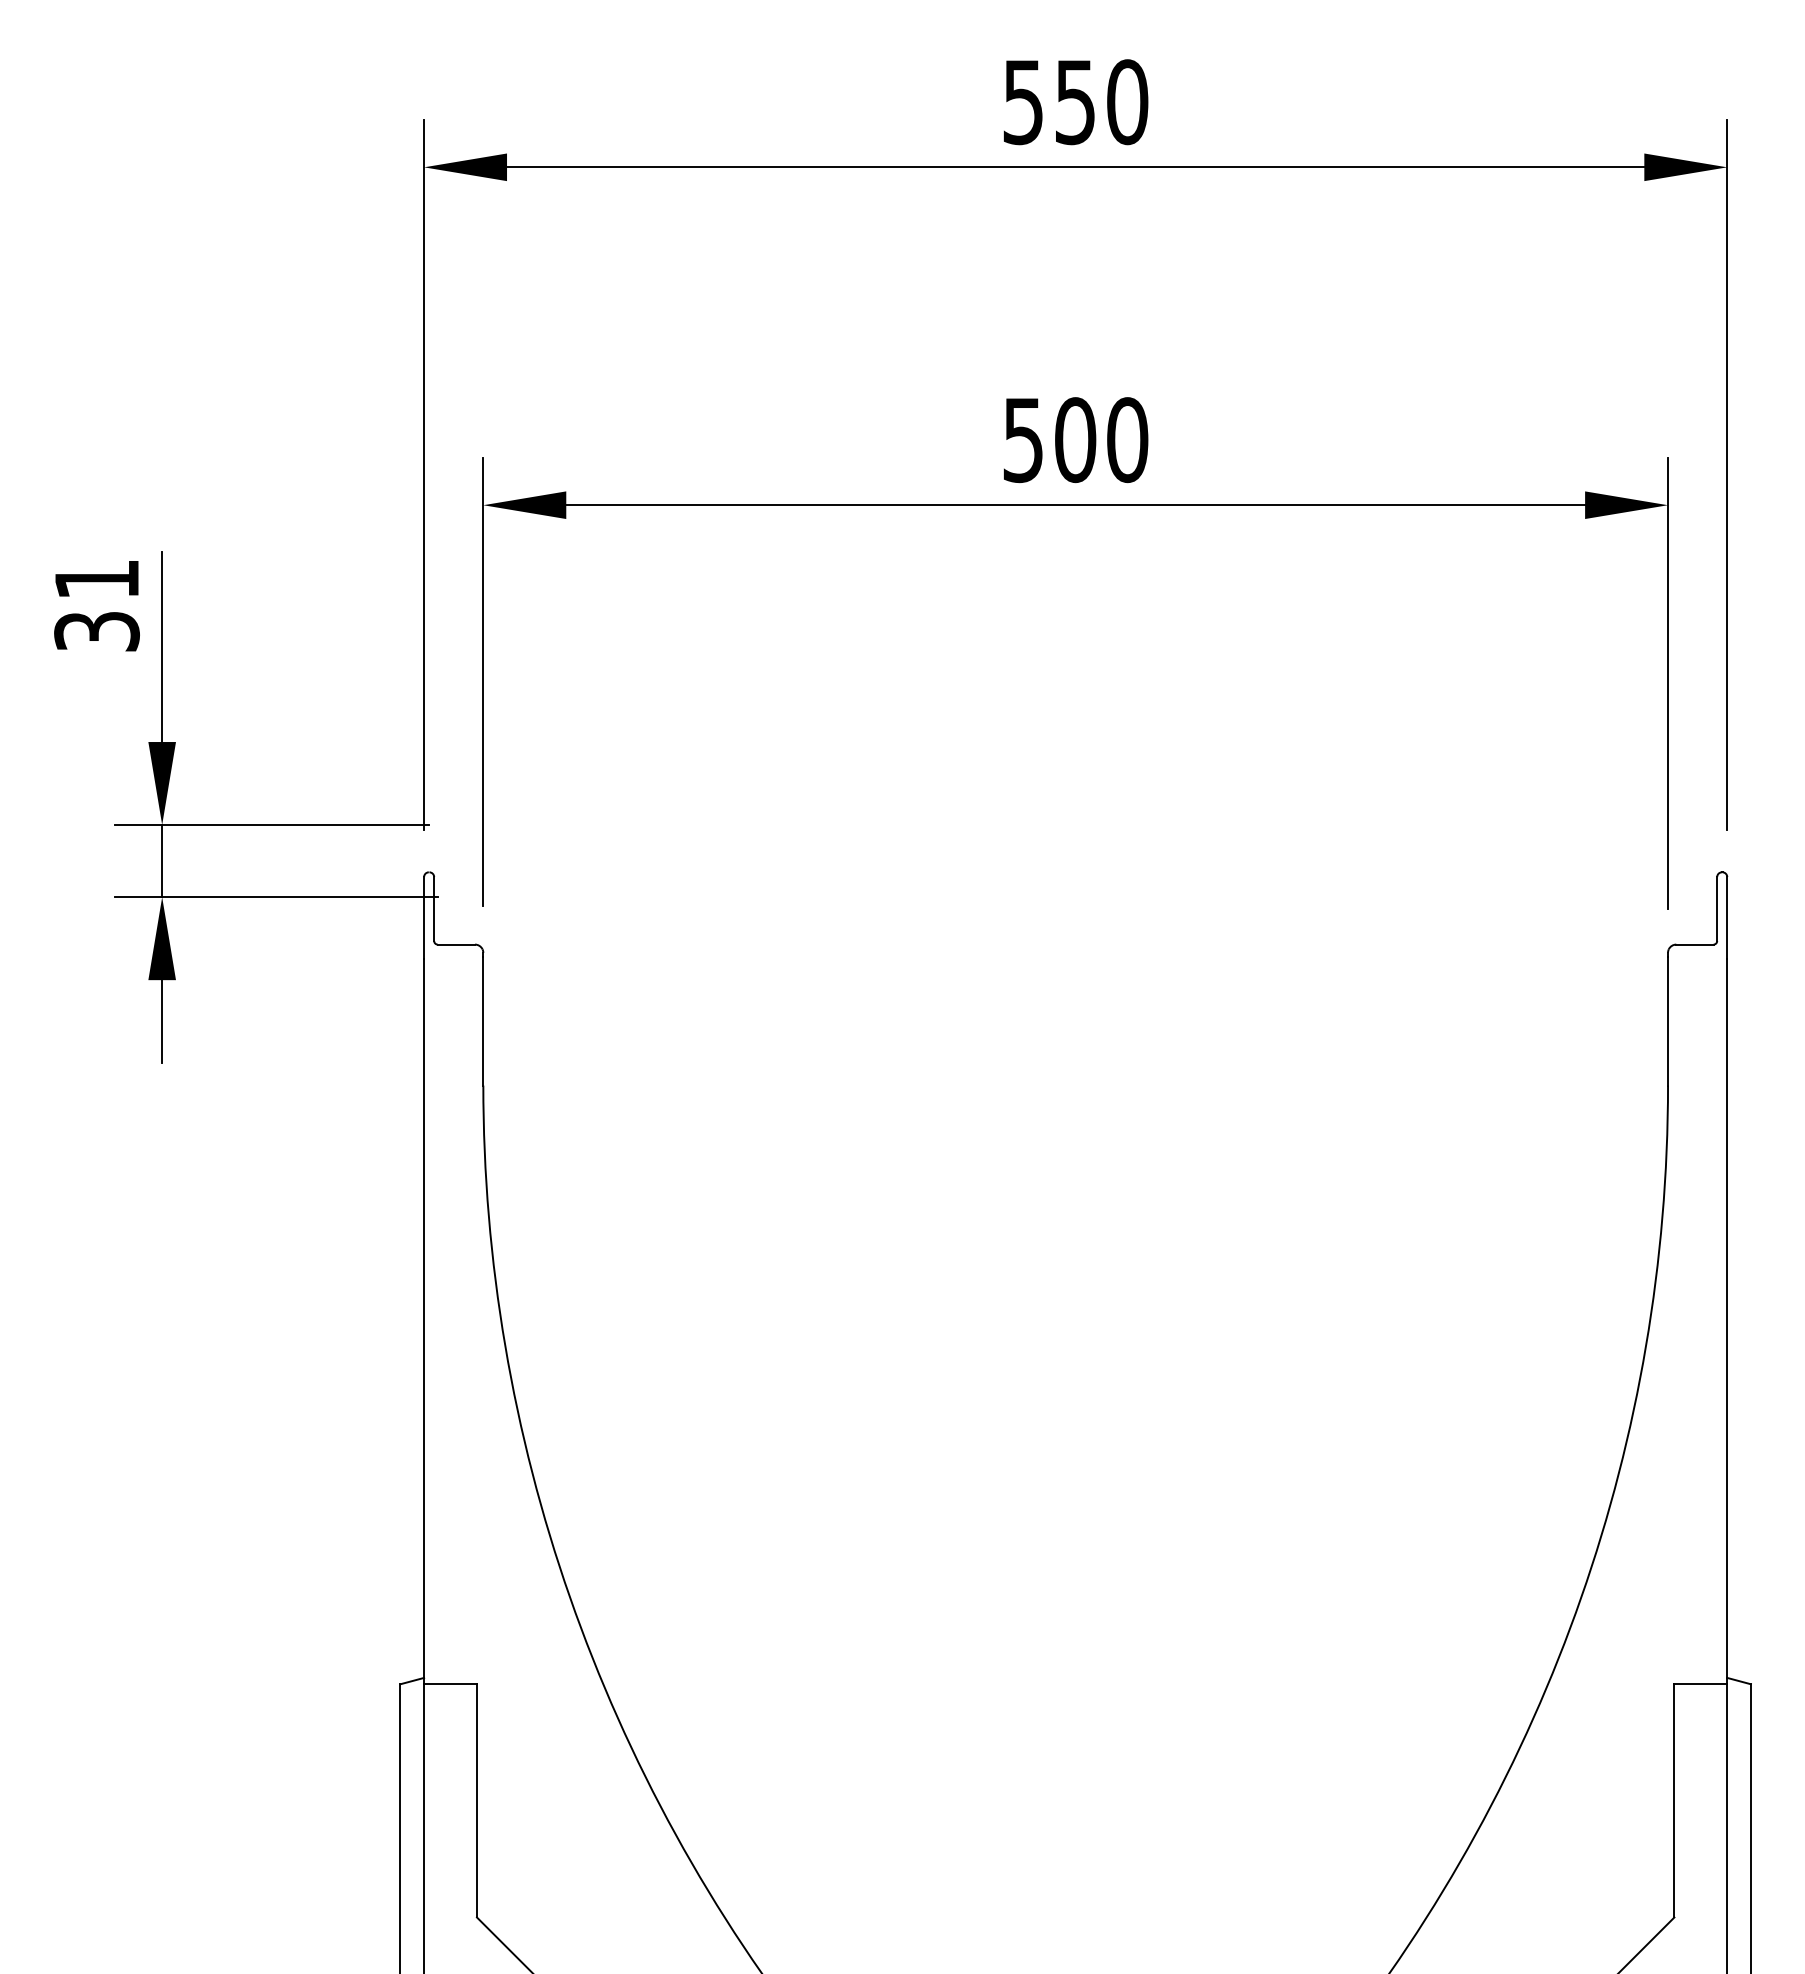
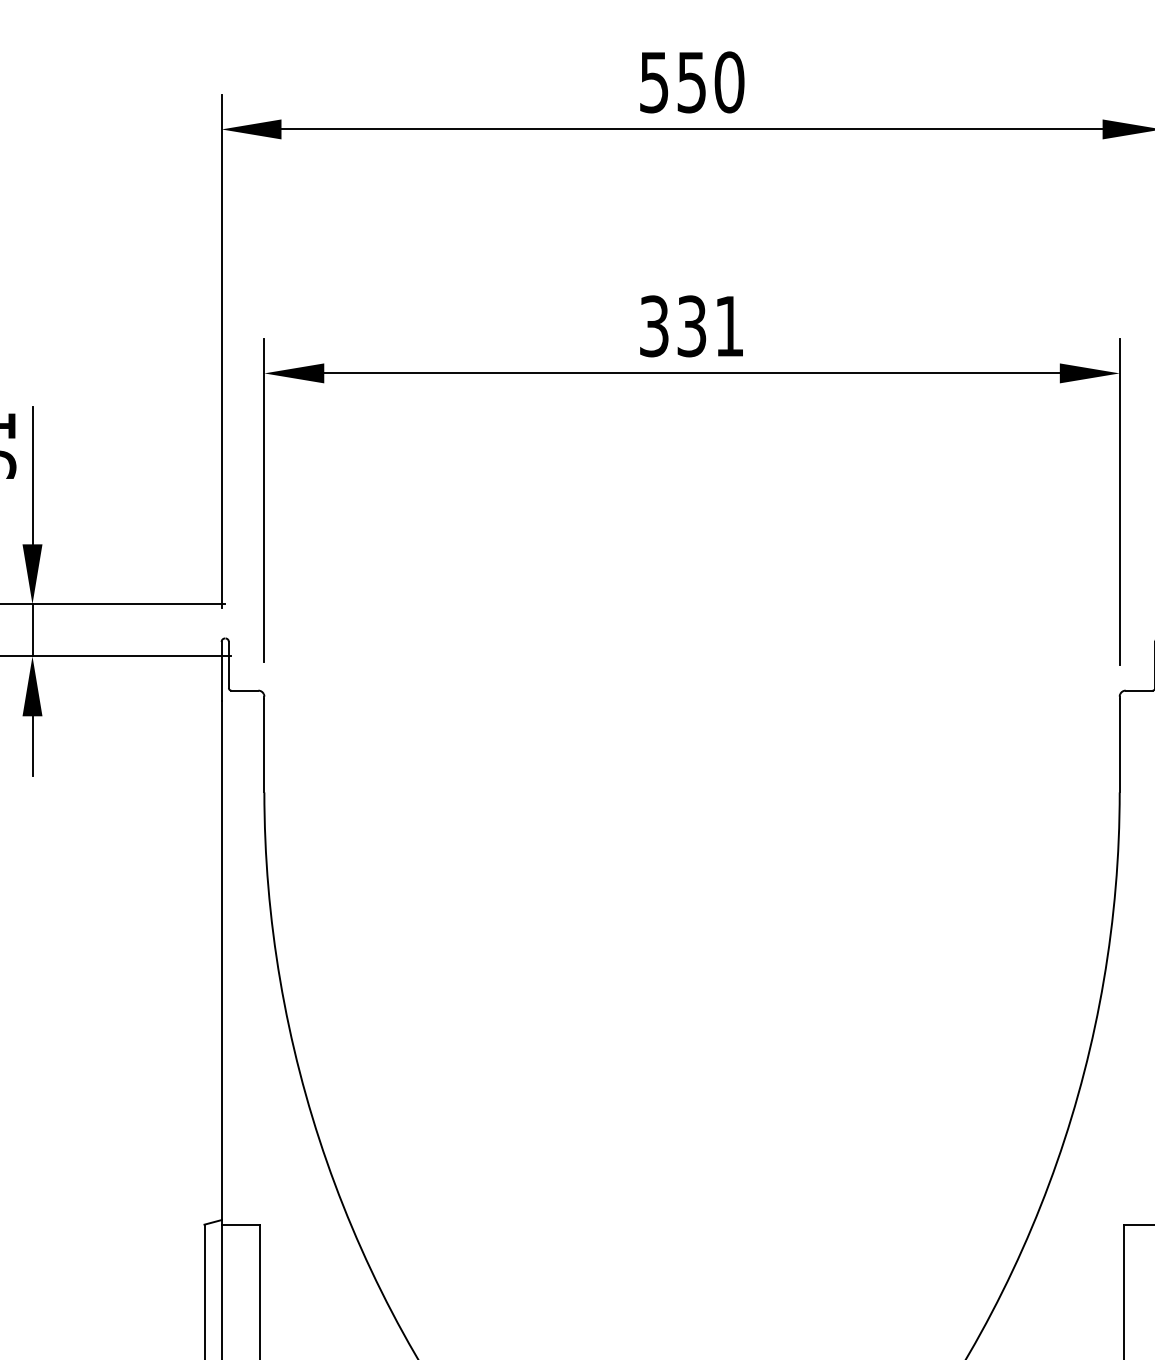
text: (1076, 440) -> (692, 326), 500 -> 331

